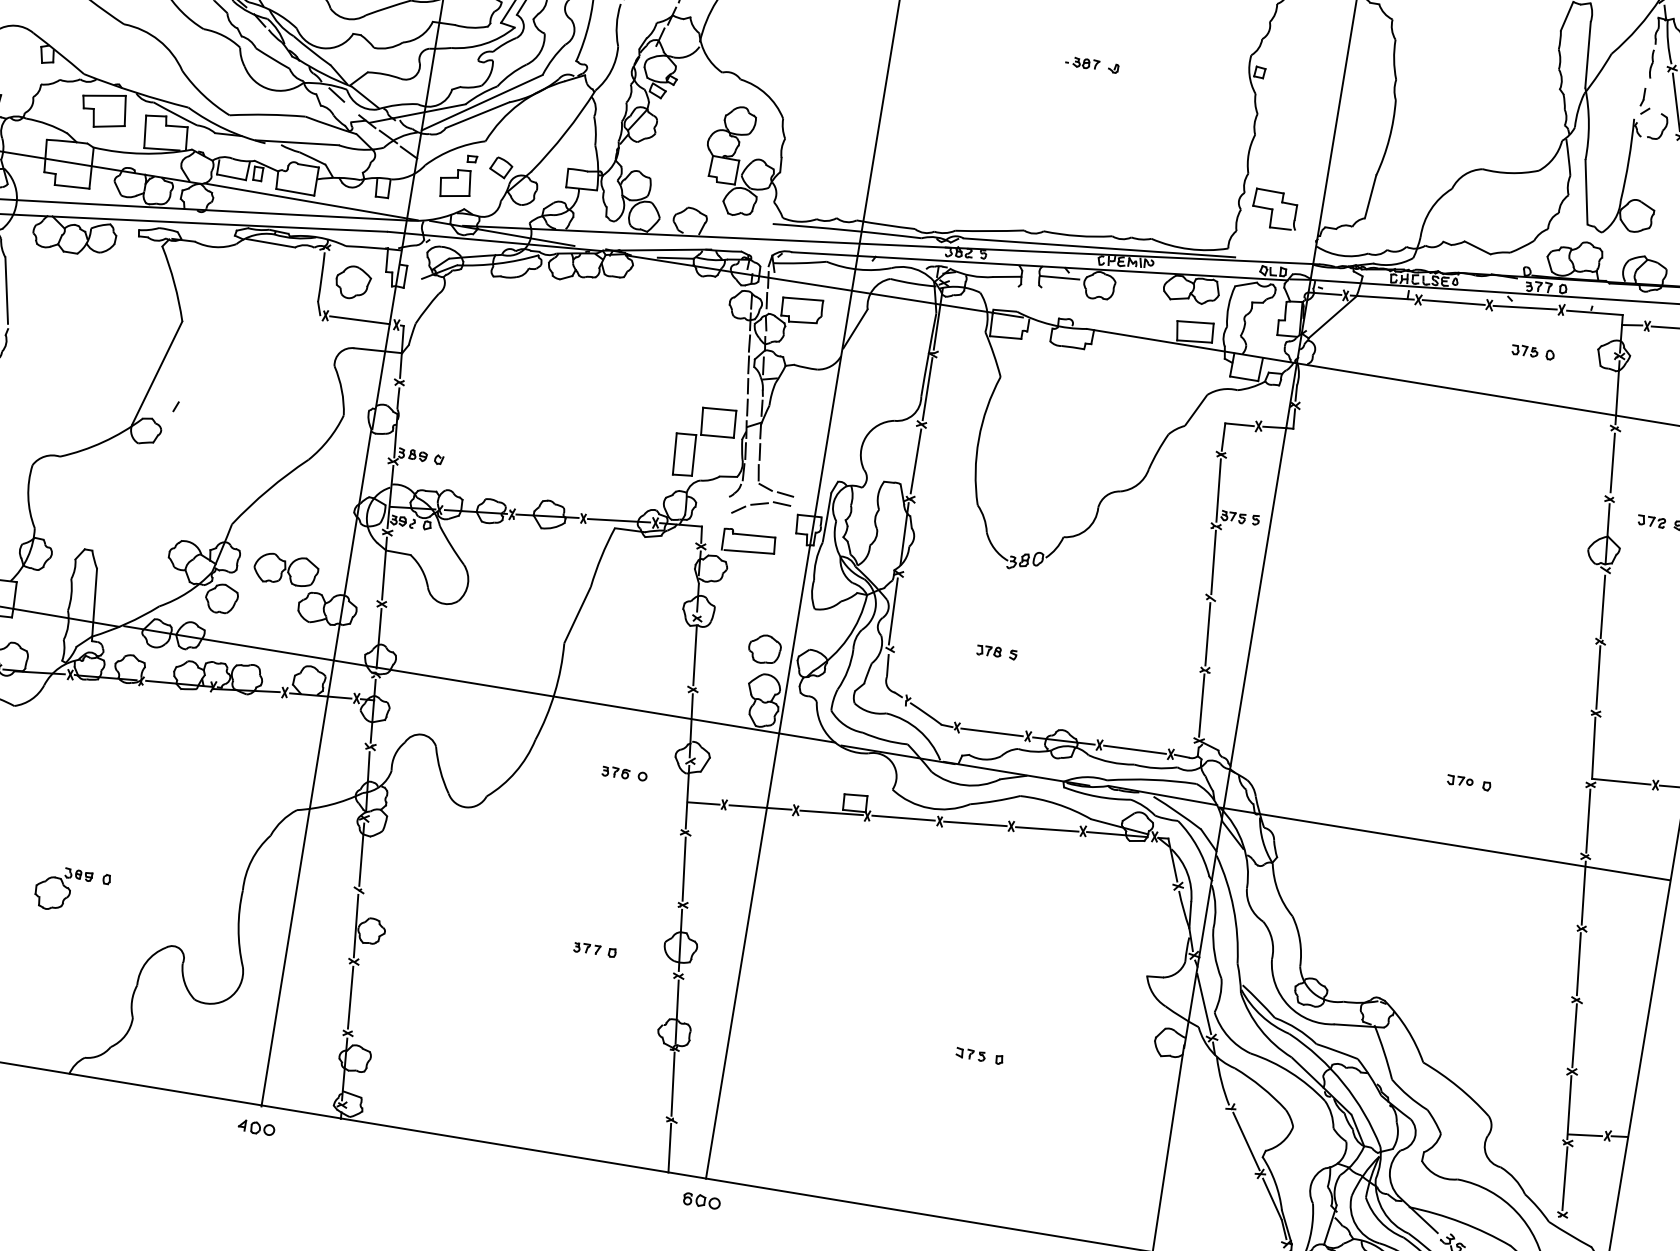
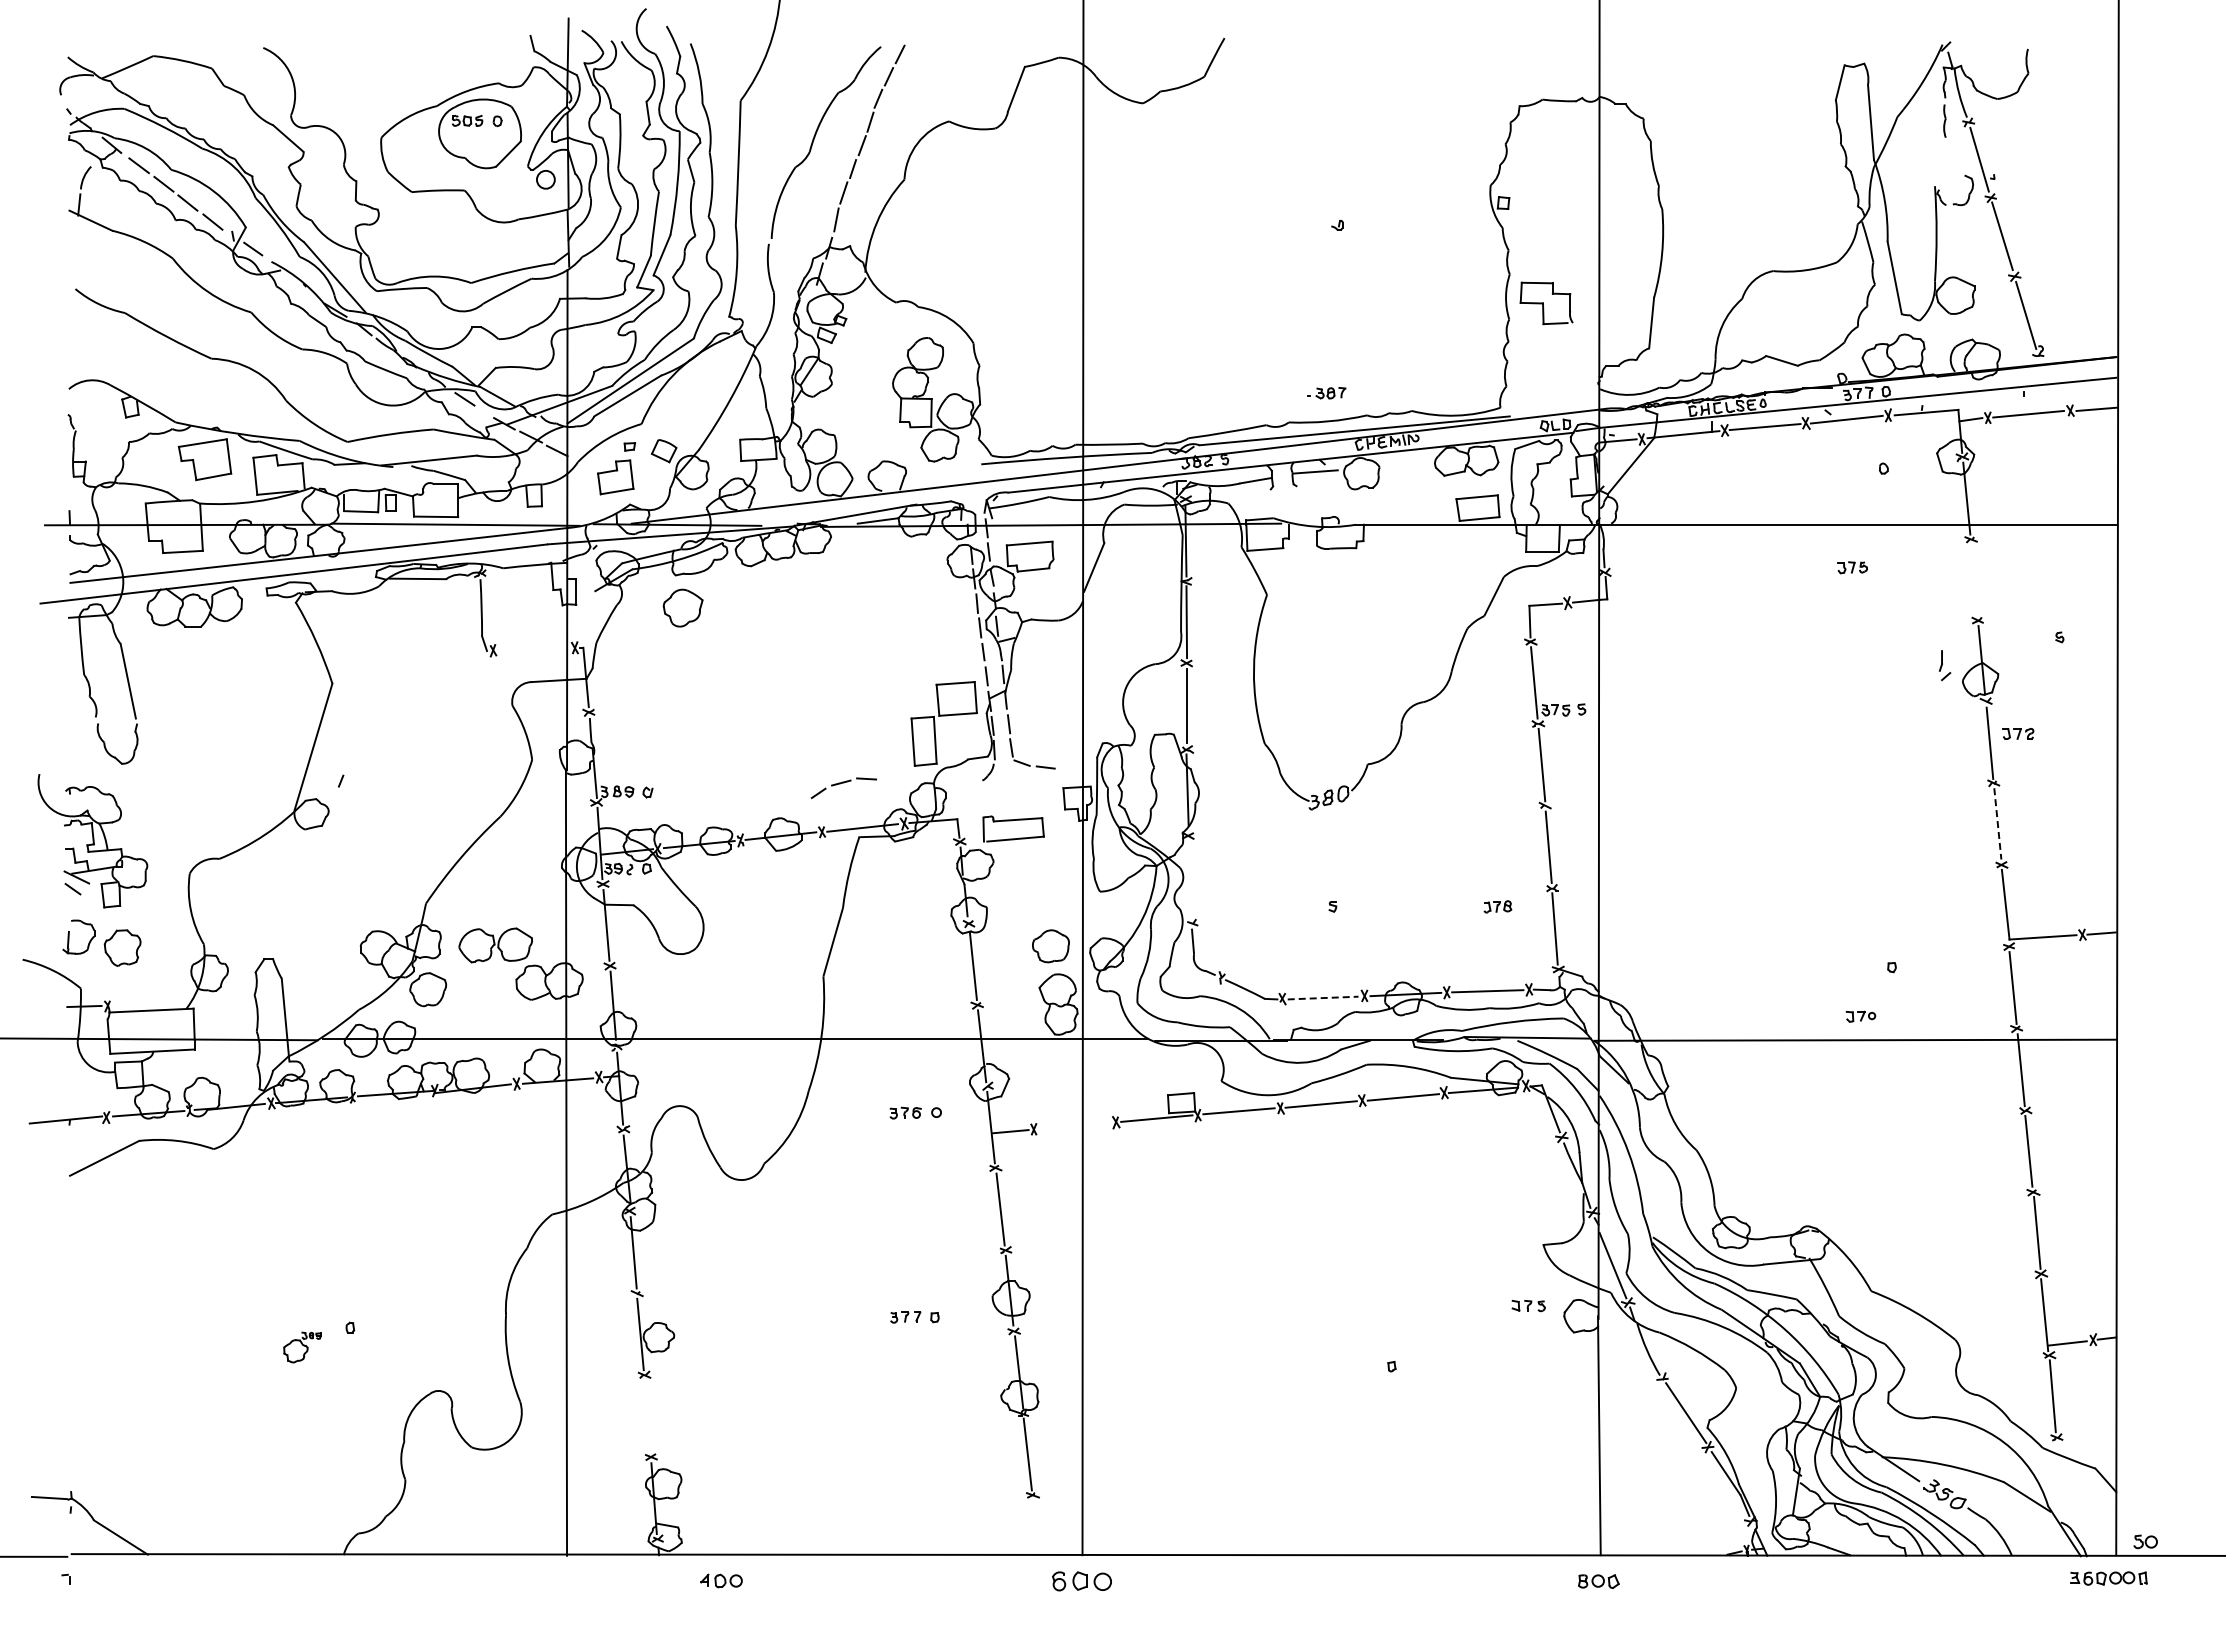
part: (1082, 63) -> (1326, 393), moved
part: (1645, 101) -> (1944, 665), moved
part: (1275, 209) -> (1546, 303), moved
part: (352, 281) -> (682, 607), moved
line: (359, 320) -> (532, 649), removed
part: (1524, 350) -> (1852, 567), moved
line: (1612, 462) -> (1974, 578), removed
part: (760, 509) -> (843, 788), moved
part: (1651, 521) -> (2018, 733), moved
line: (893, 611) -> (1189, 879), removed
part: (988, 650) -> (1497, 906), moved
line: (1598, 677) -> (1997, 823), solid -> dashed
line: (992, 732) -> (1323, 998), solid -> dashed
part: (1459, 781) -> (1860, 1016), moved
line: (760, 807) -> (1075, 1125), removed
part: (62, 889) -> (302, 1347), size x0.6
line: (350, 997) -> (647, 1416), removed
part: (970, 1054) -> (1528, 1305), moved
part: (256, 1127) -> (721, 1580), moved
line: (669, 1148) -> (1035, 1527), removed
part: (701, 1200) -> (1081, 1580), size x1.4

